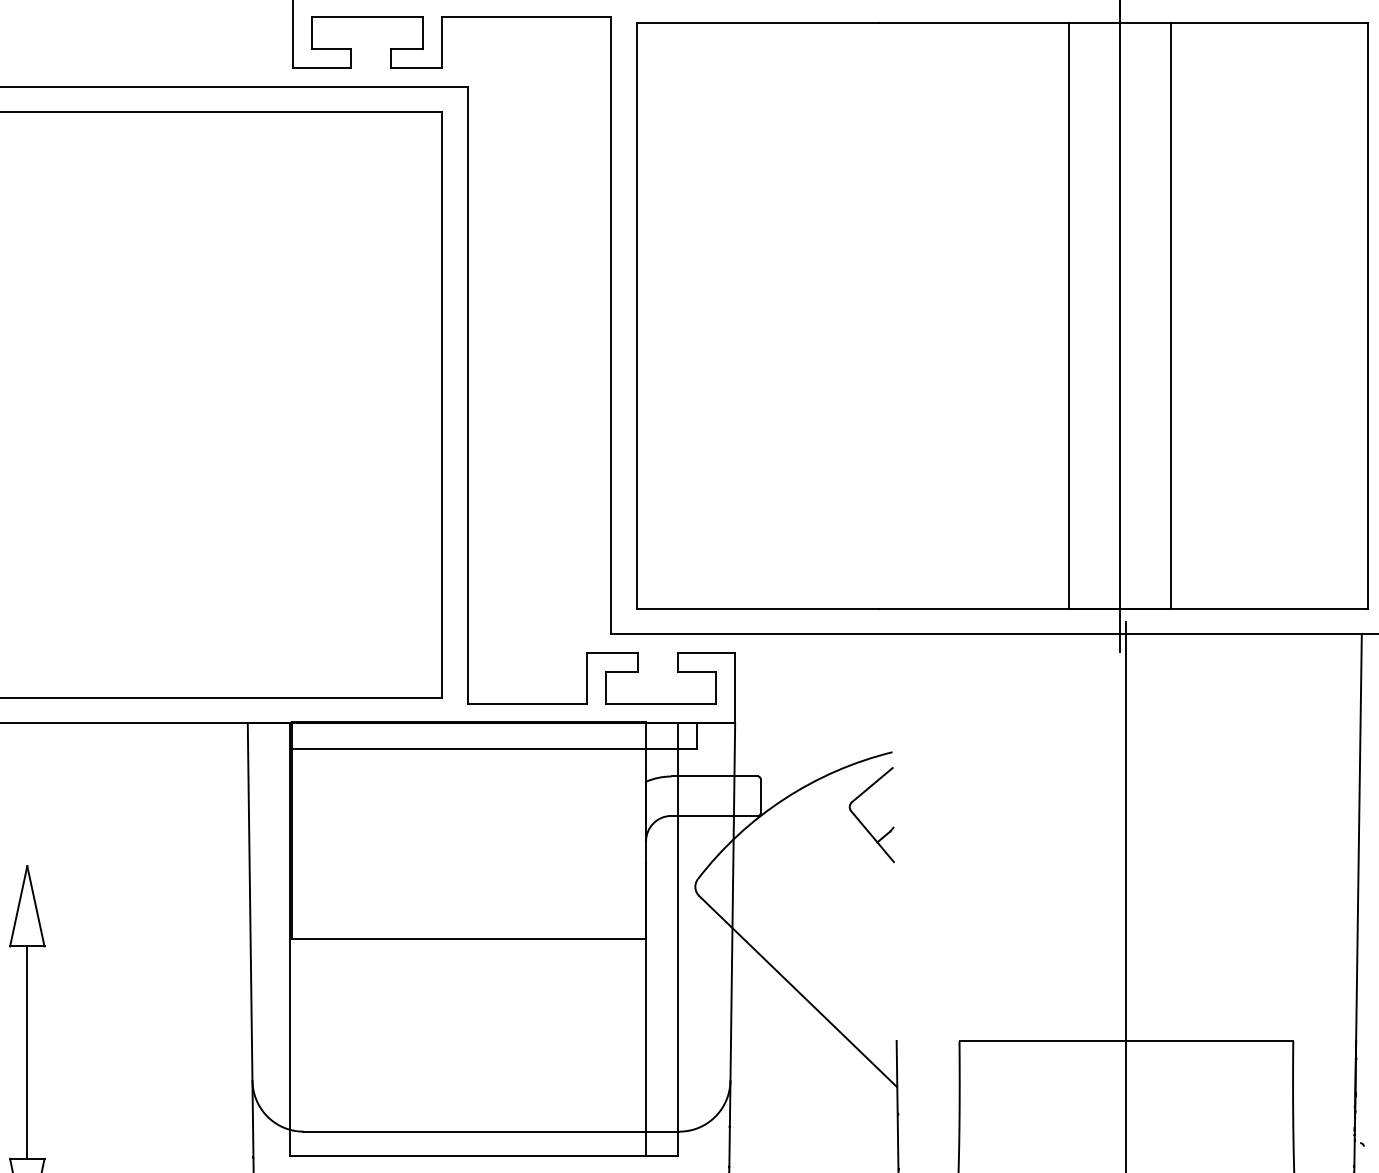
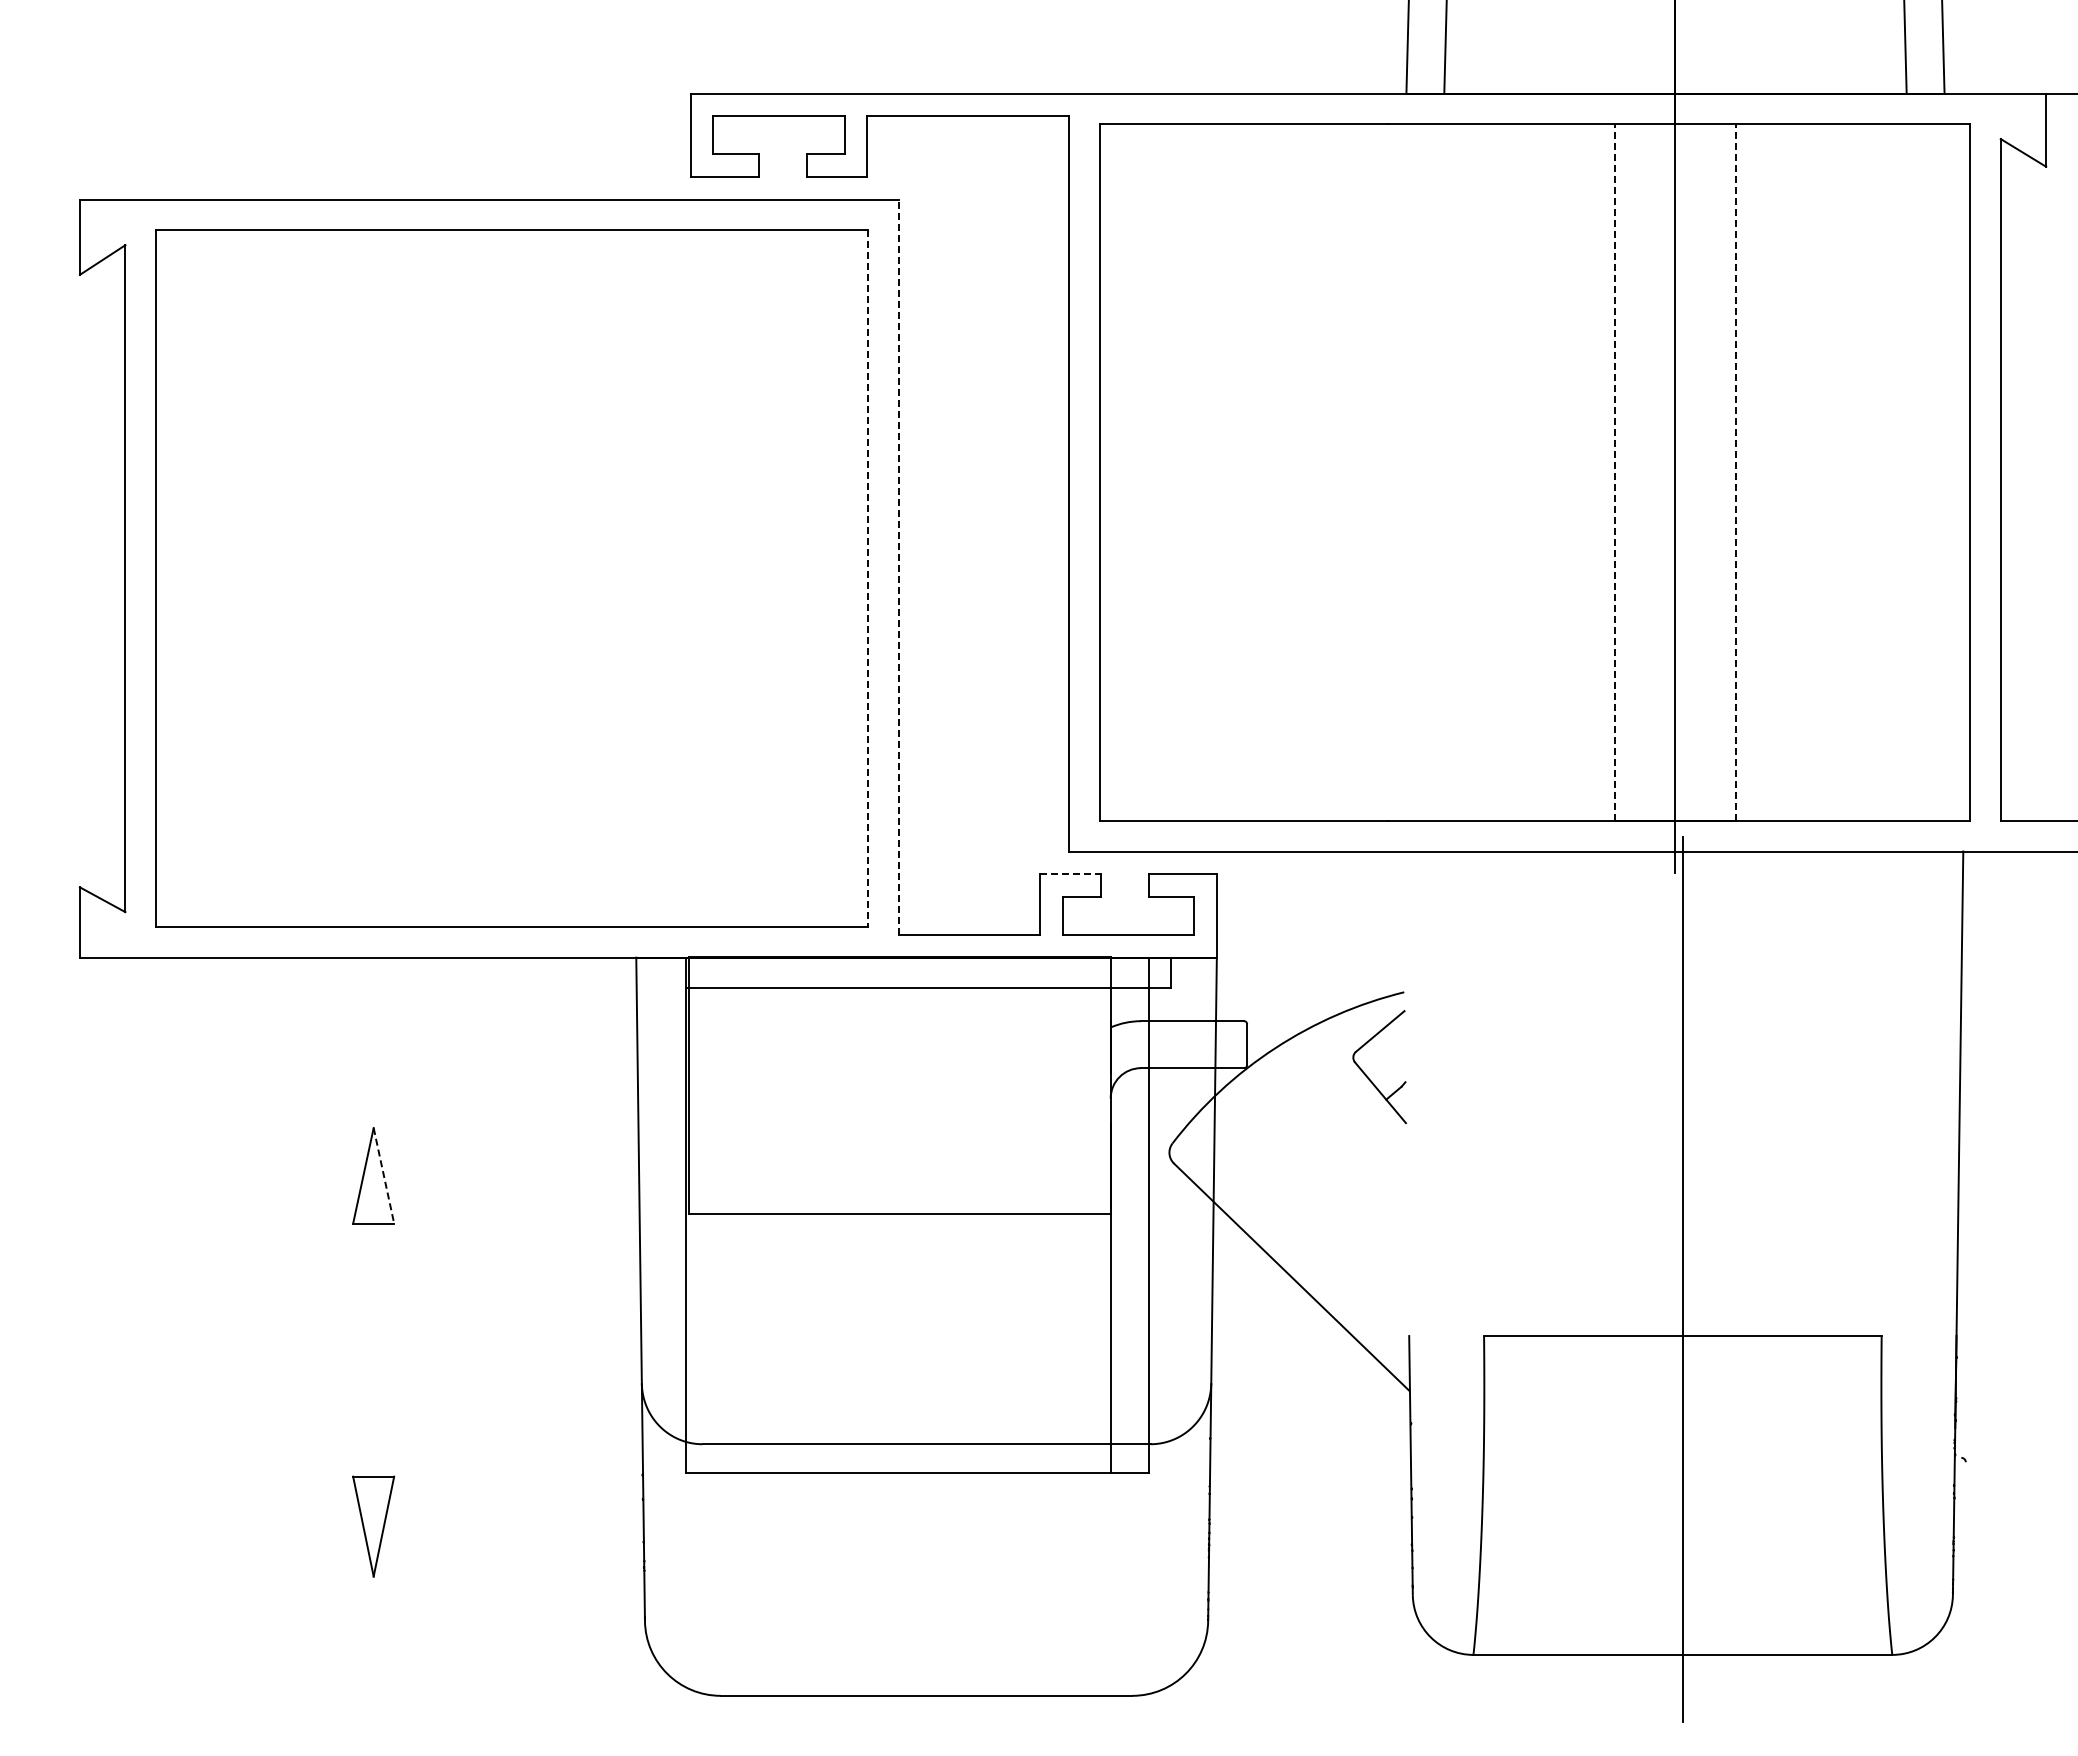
line: (1068, 315) -> (1614, 472), solid -> dashed
line: (1171, 315) -> (1736, 472), solid -> dashed
line: (467, 395) -> (898, 567), solid -> dashed
line: (442, 404) -> (868, 578), solid -> dashed
line: (612, 653) -> (1070, 874), solid -> dashed
line: (35, 906) -> (383, 1175), solid -> dashed
line: (27, 1052) -> (373, 1349), removed

